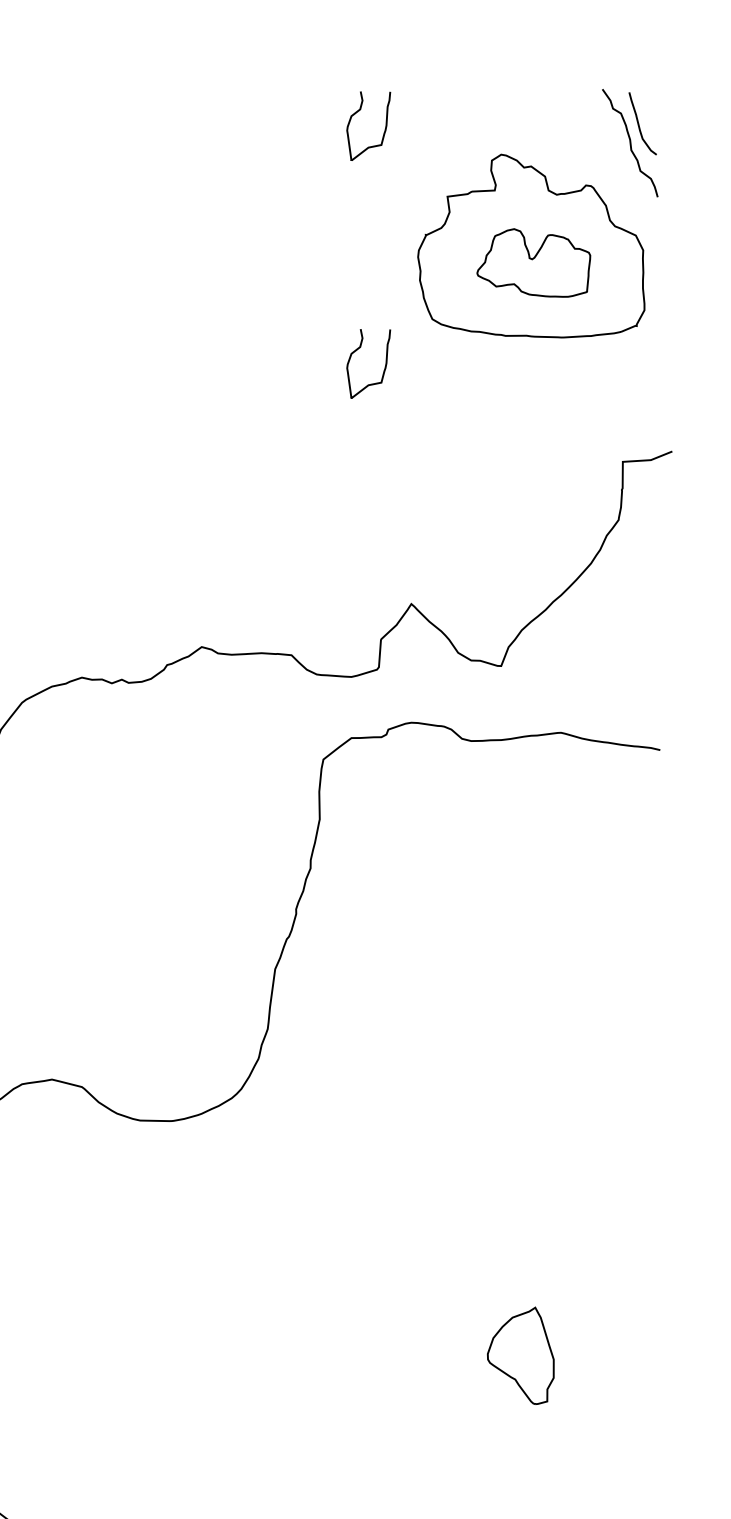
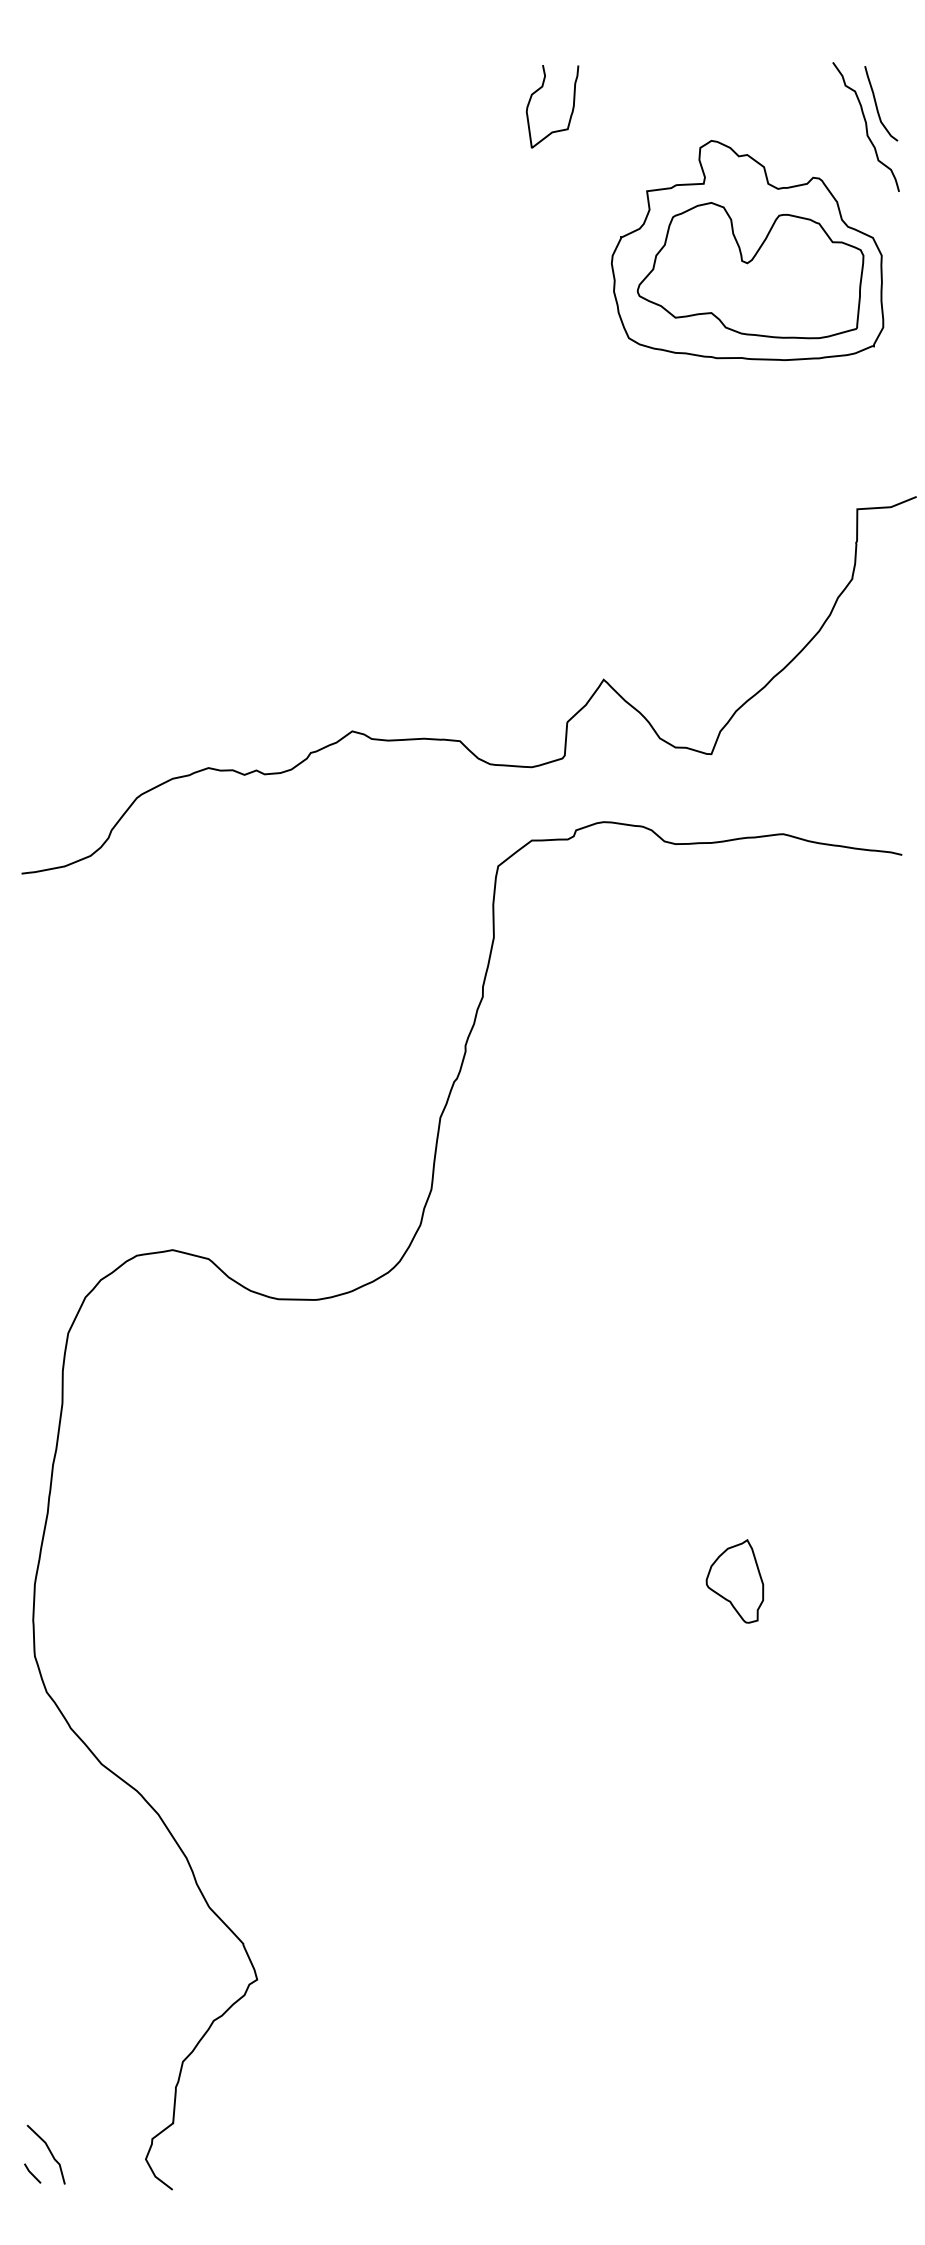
part: (533, 262) -> (750, 270), size x1.67
curve: (384, 367) -> (571, 396), removed
part: (520, 1355) -> (734, 1581), size x0.71

